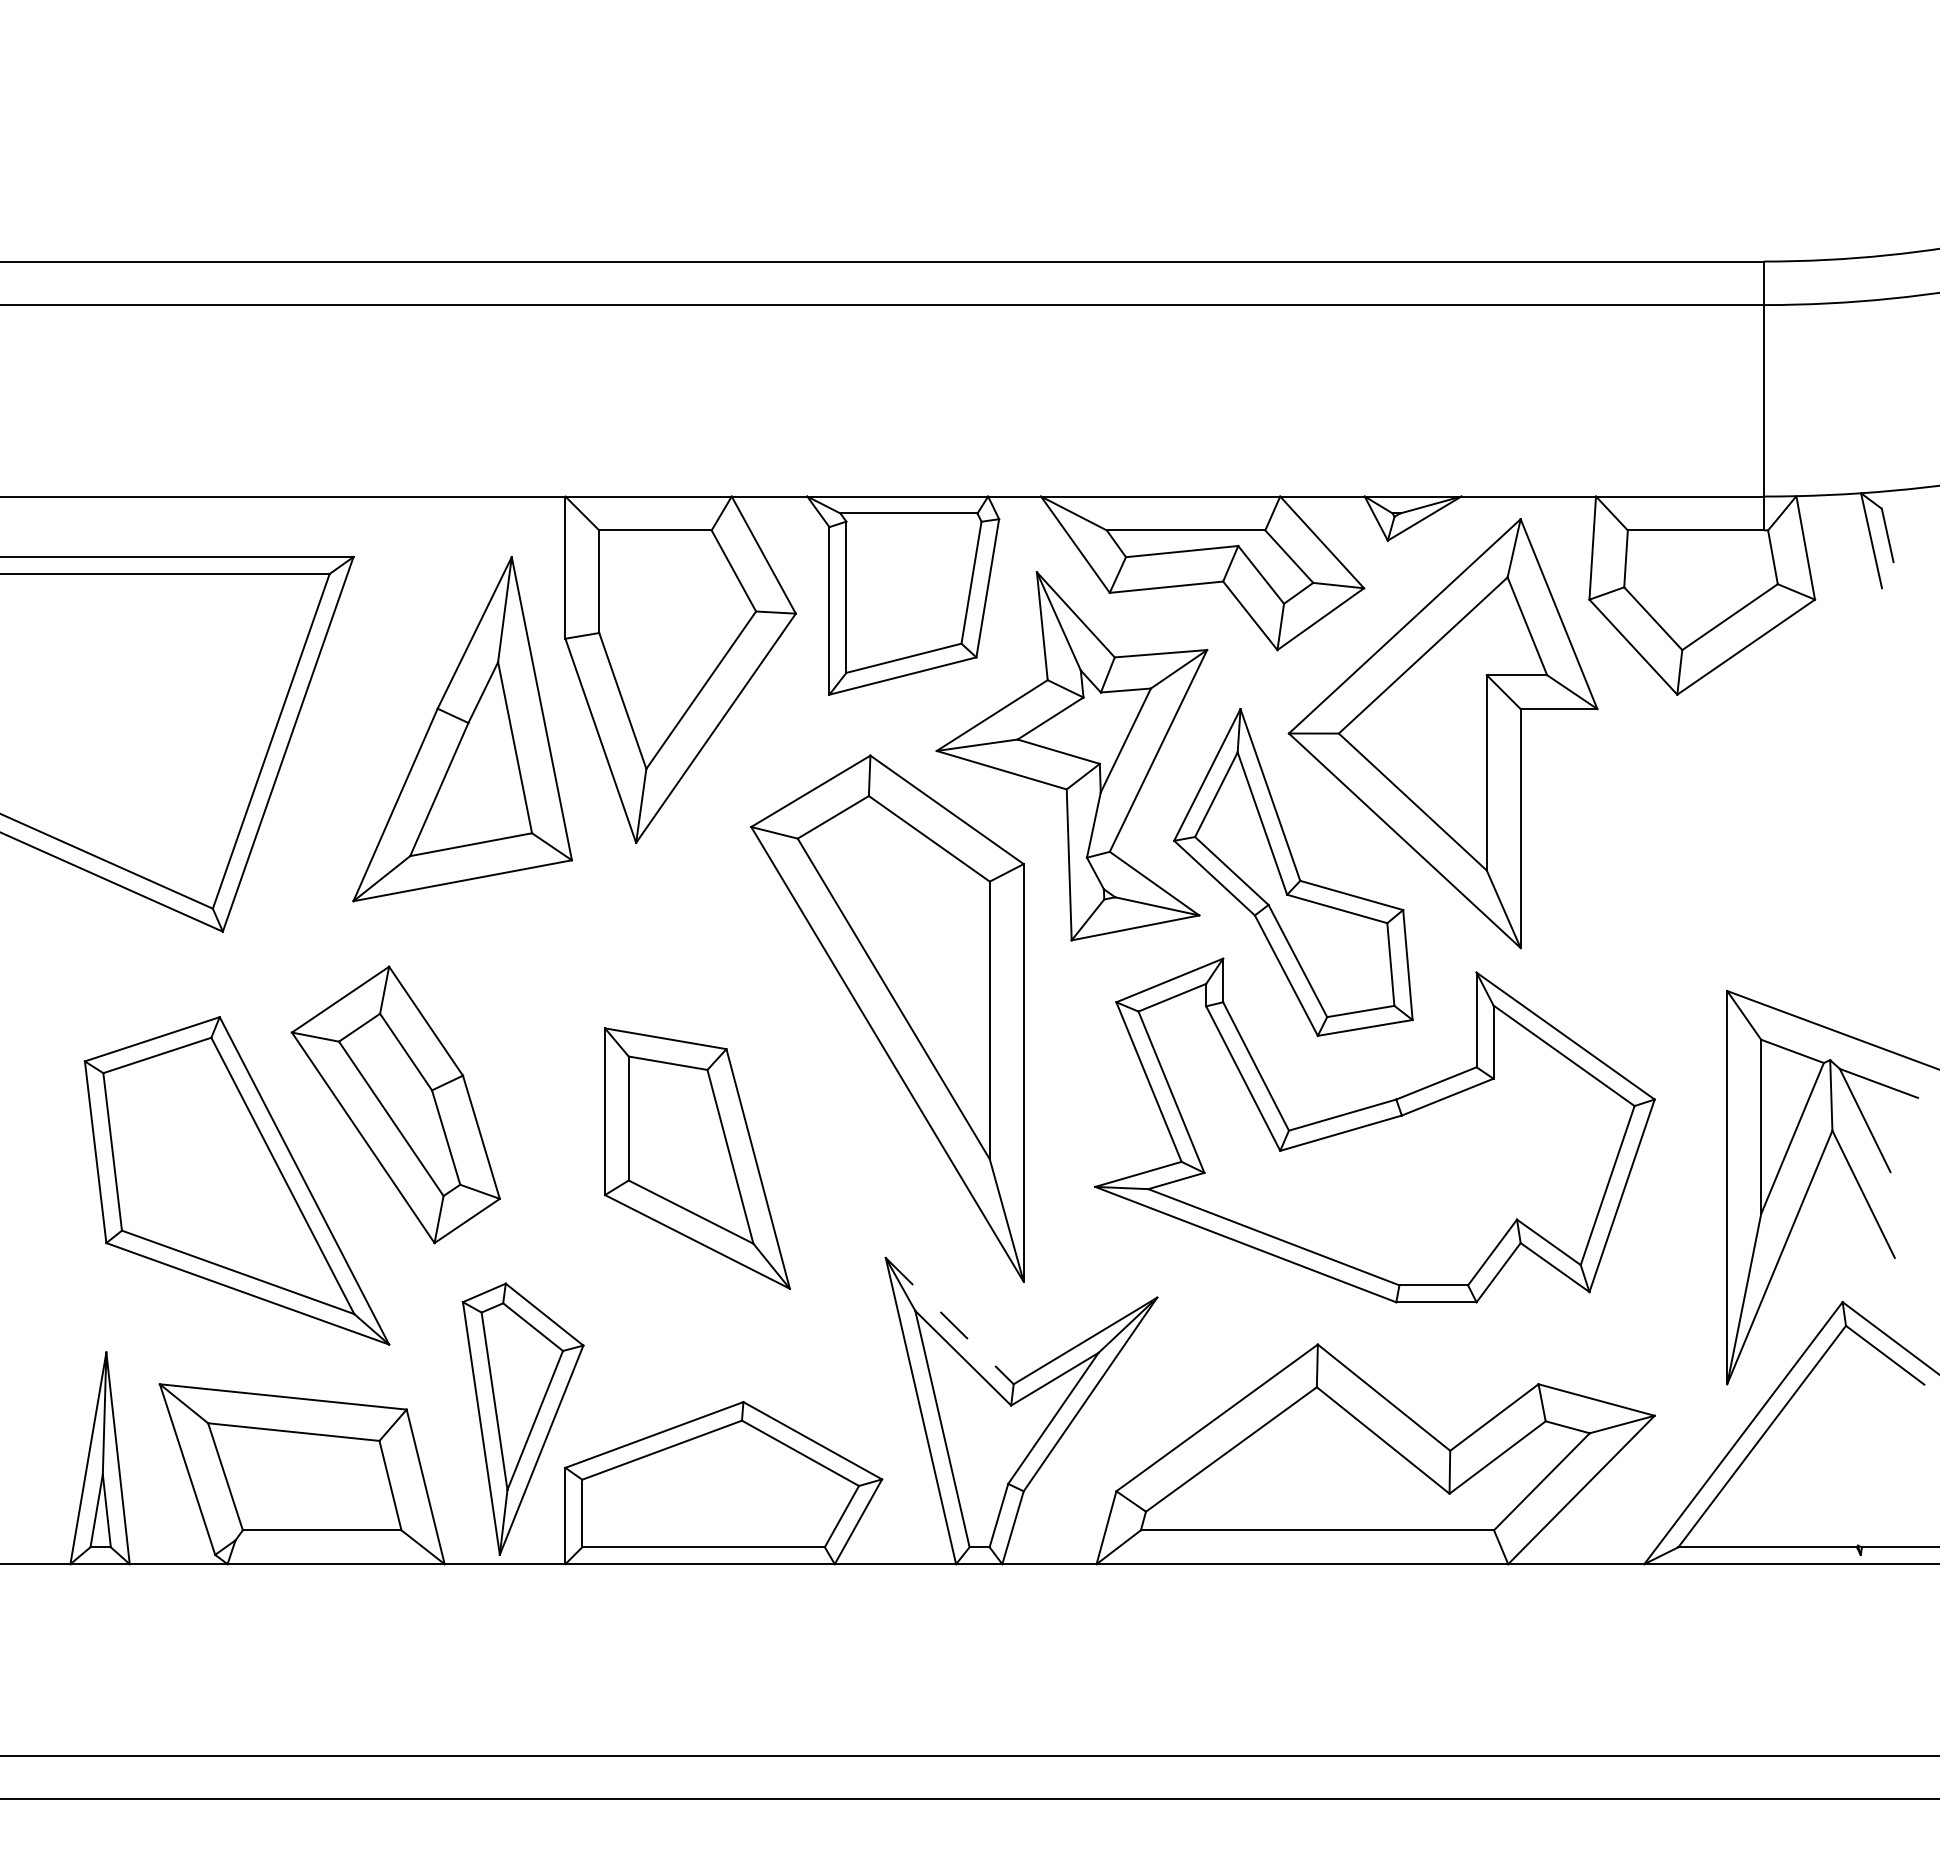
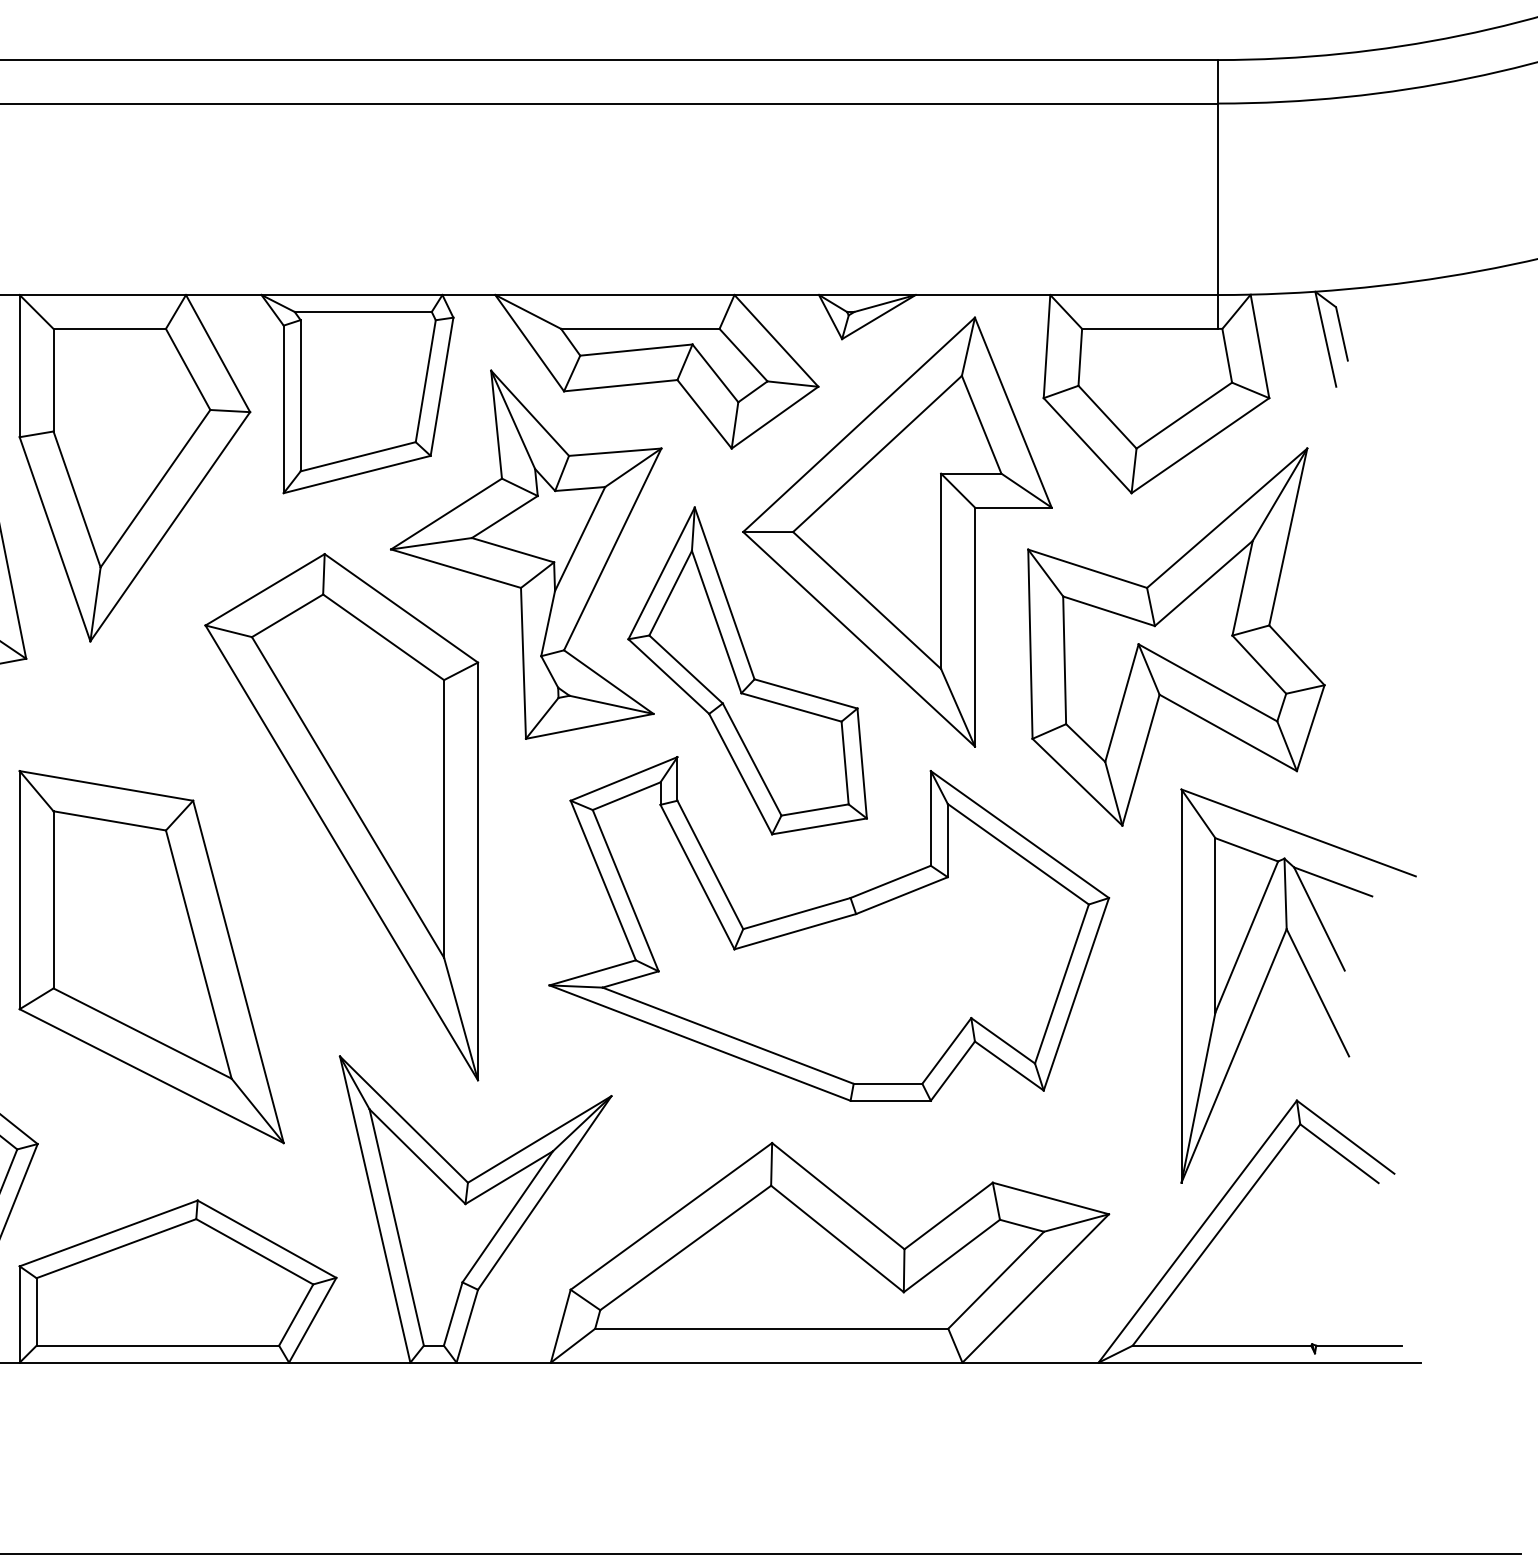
part: (1721, 838) -> (1175, 636), added
part: (697, 1158) -> (151, 956), size x1.43
line: (949, 1321) -> (403, 1119), dashed -> solid

